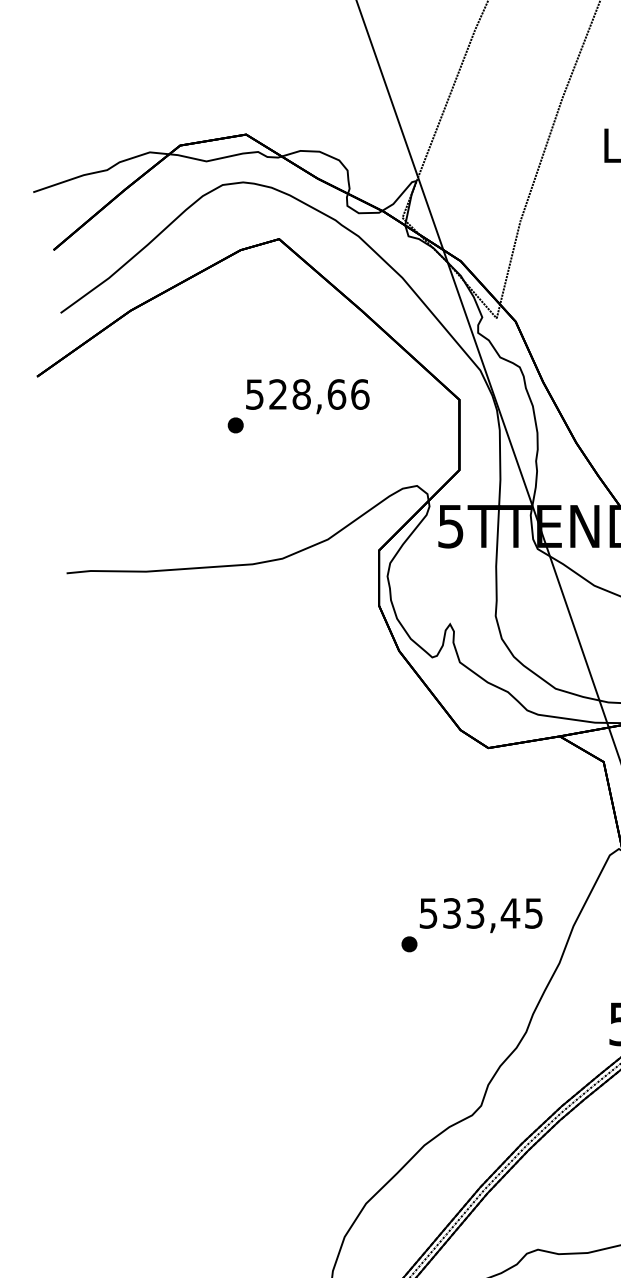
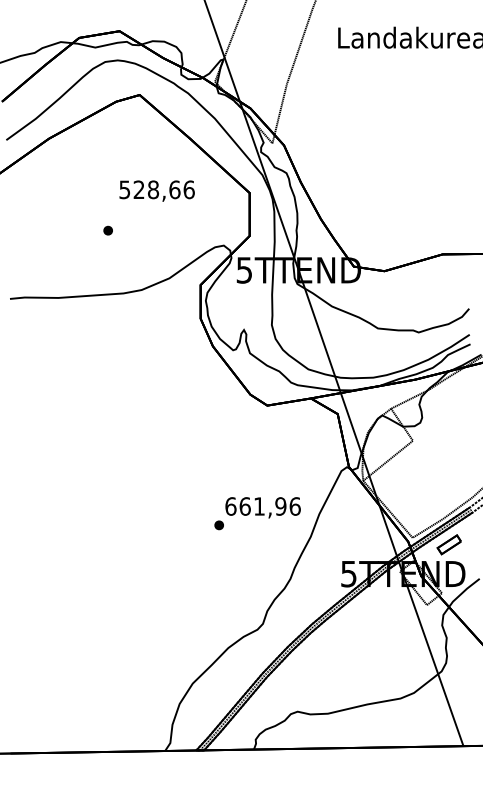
part: (234, 425) -> (107, 230), moved
text: (480, 913) -> (262, 506), 533,45 -> 661,96

